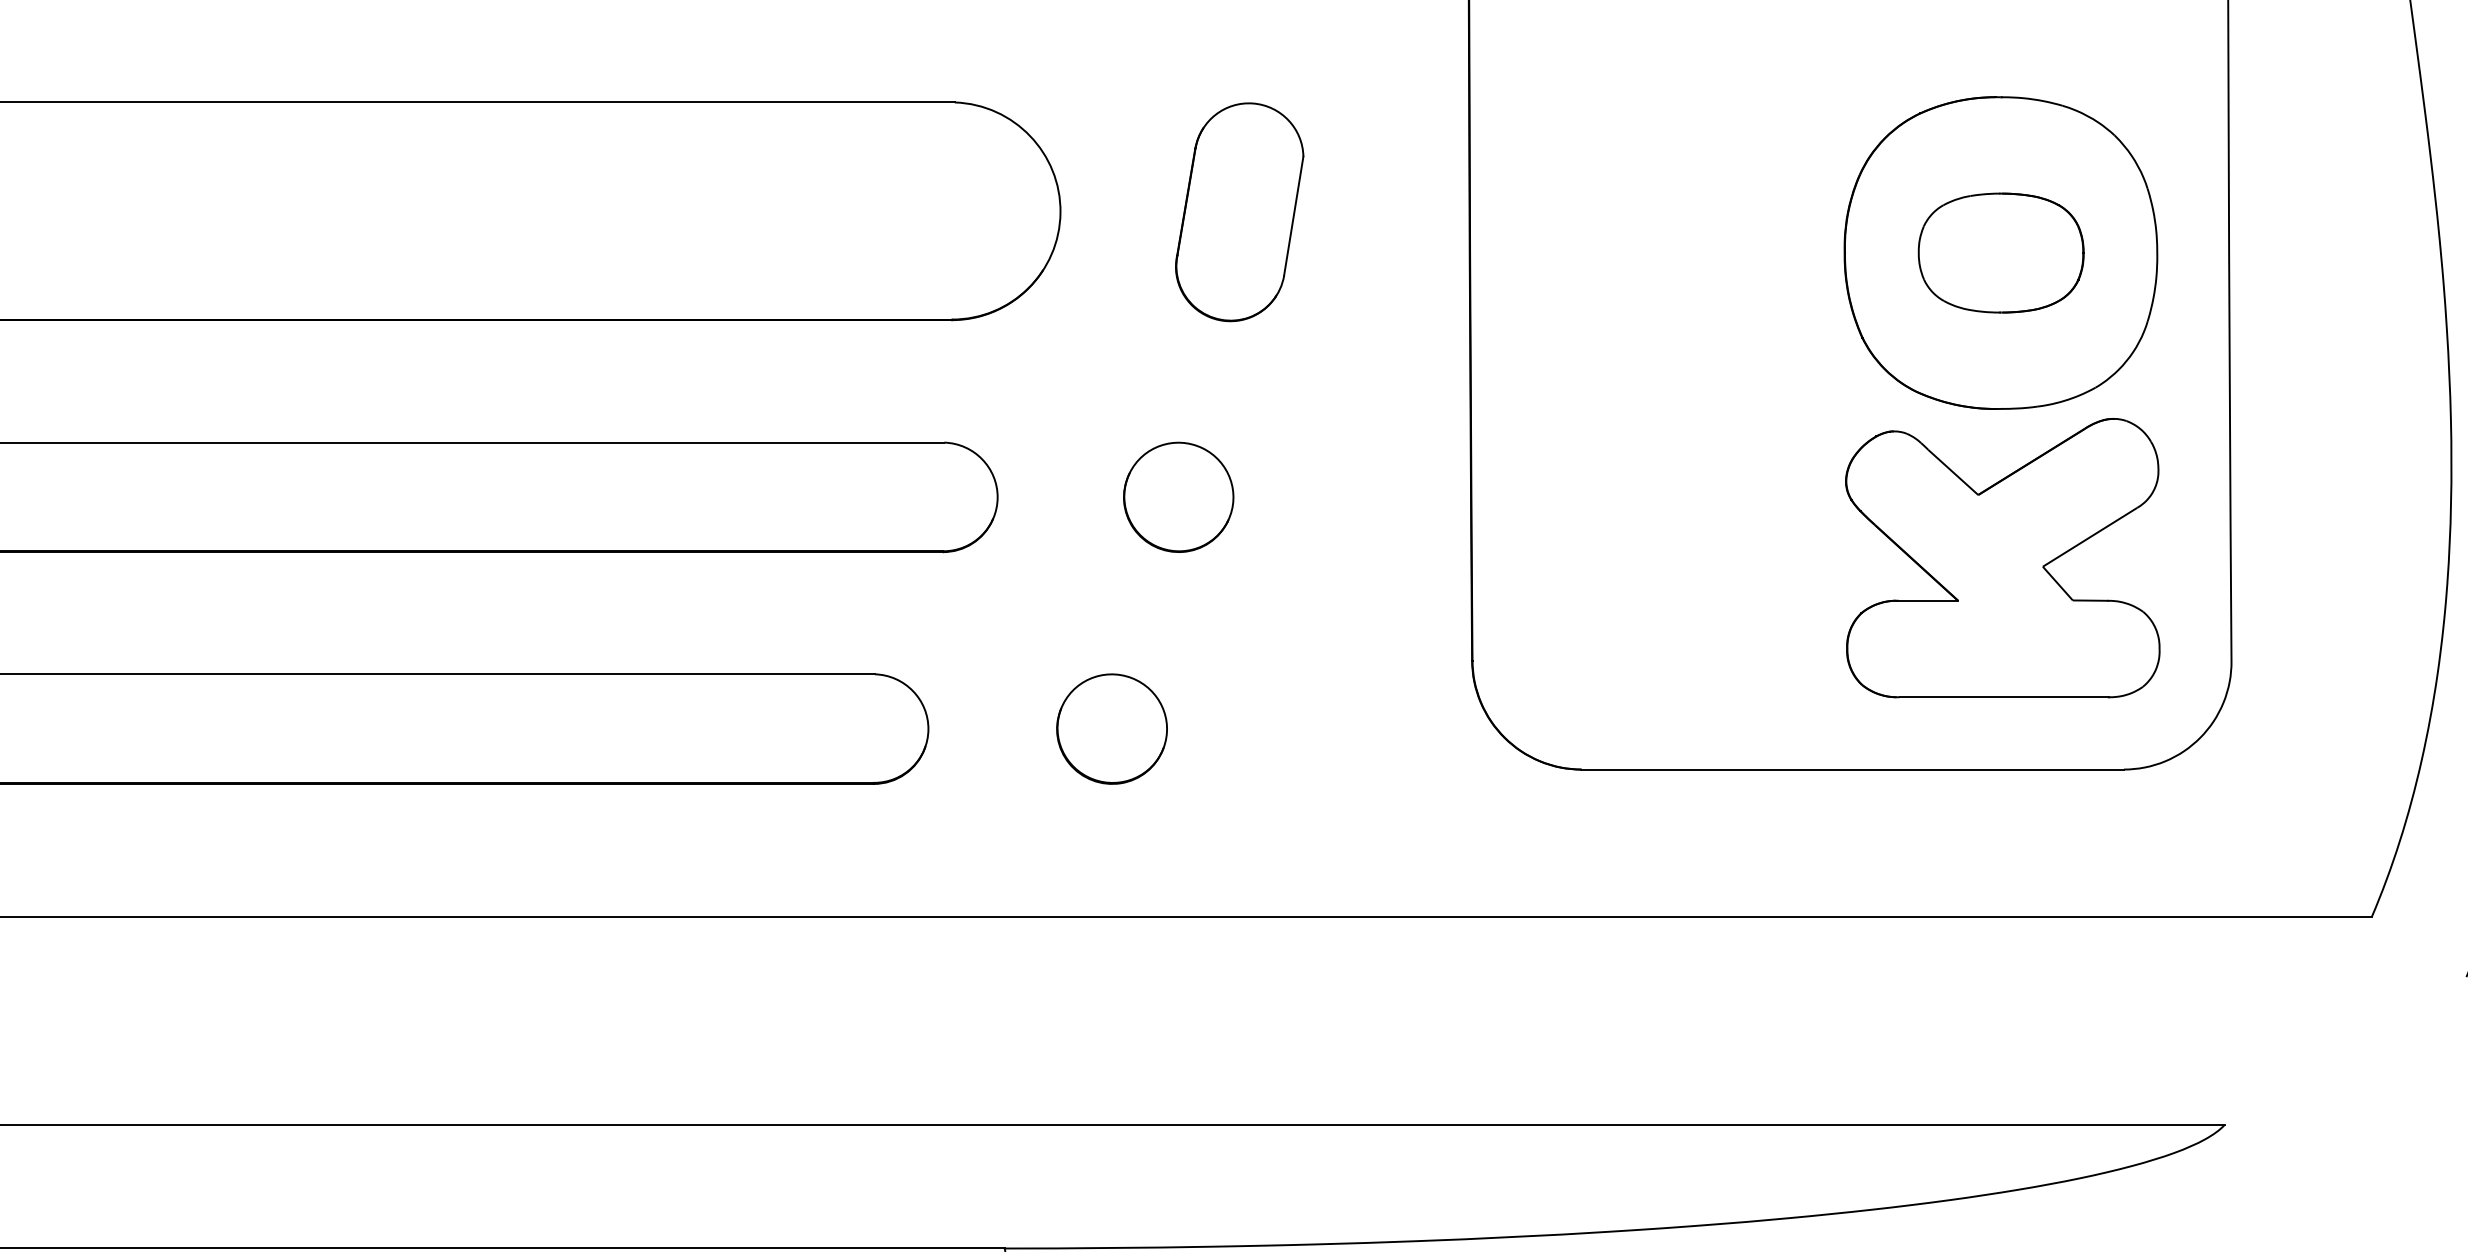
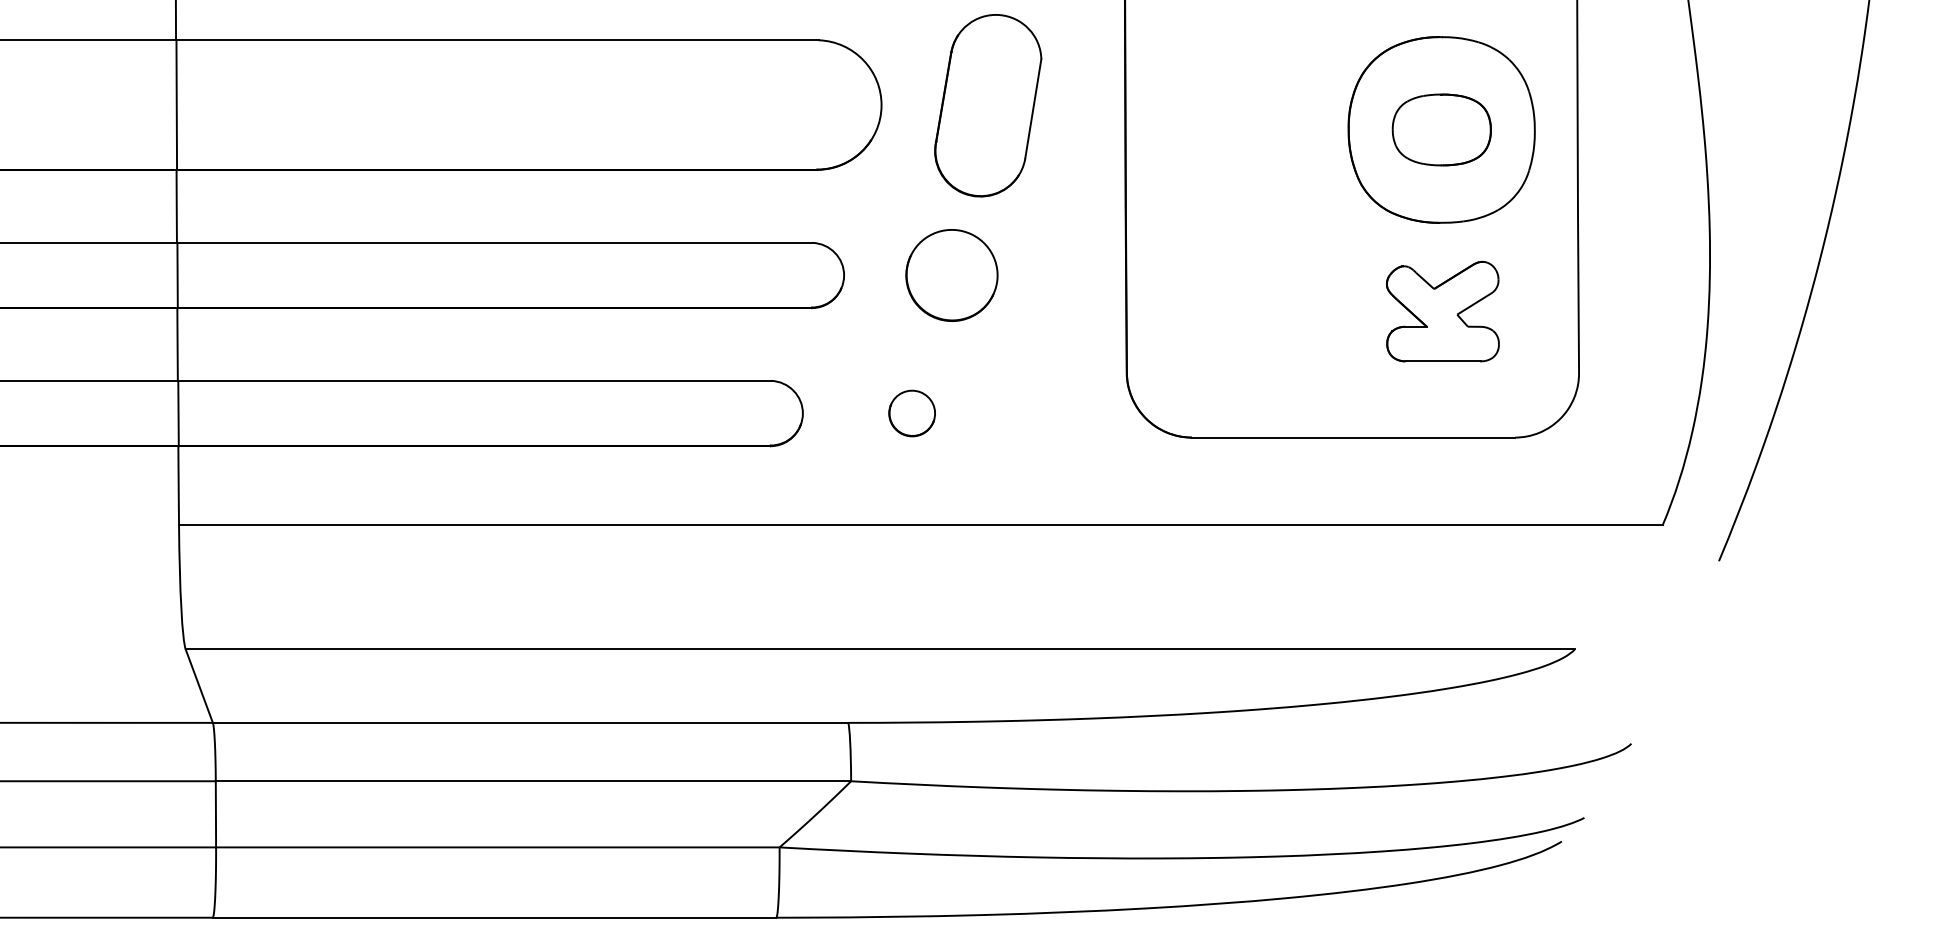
part: (1240, 211) -> (988, 105), size x1.4
part: (1177, 497) -> (951, 275), size x1.4
part: (2002, 557) -> (1442, 311), size x0.6
part: (1110, 729) -> (911, 413), size x0.7

